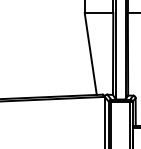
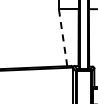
line: (91, 53) -> (63, 37), solid -> dashed

